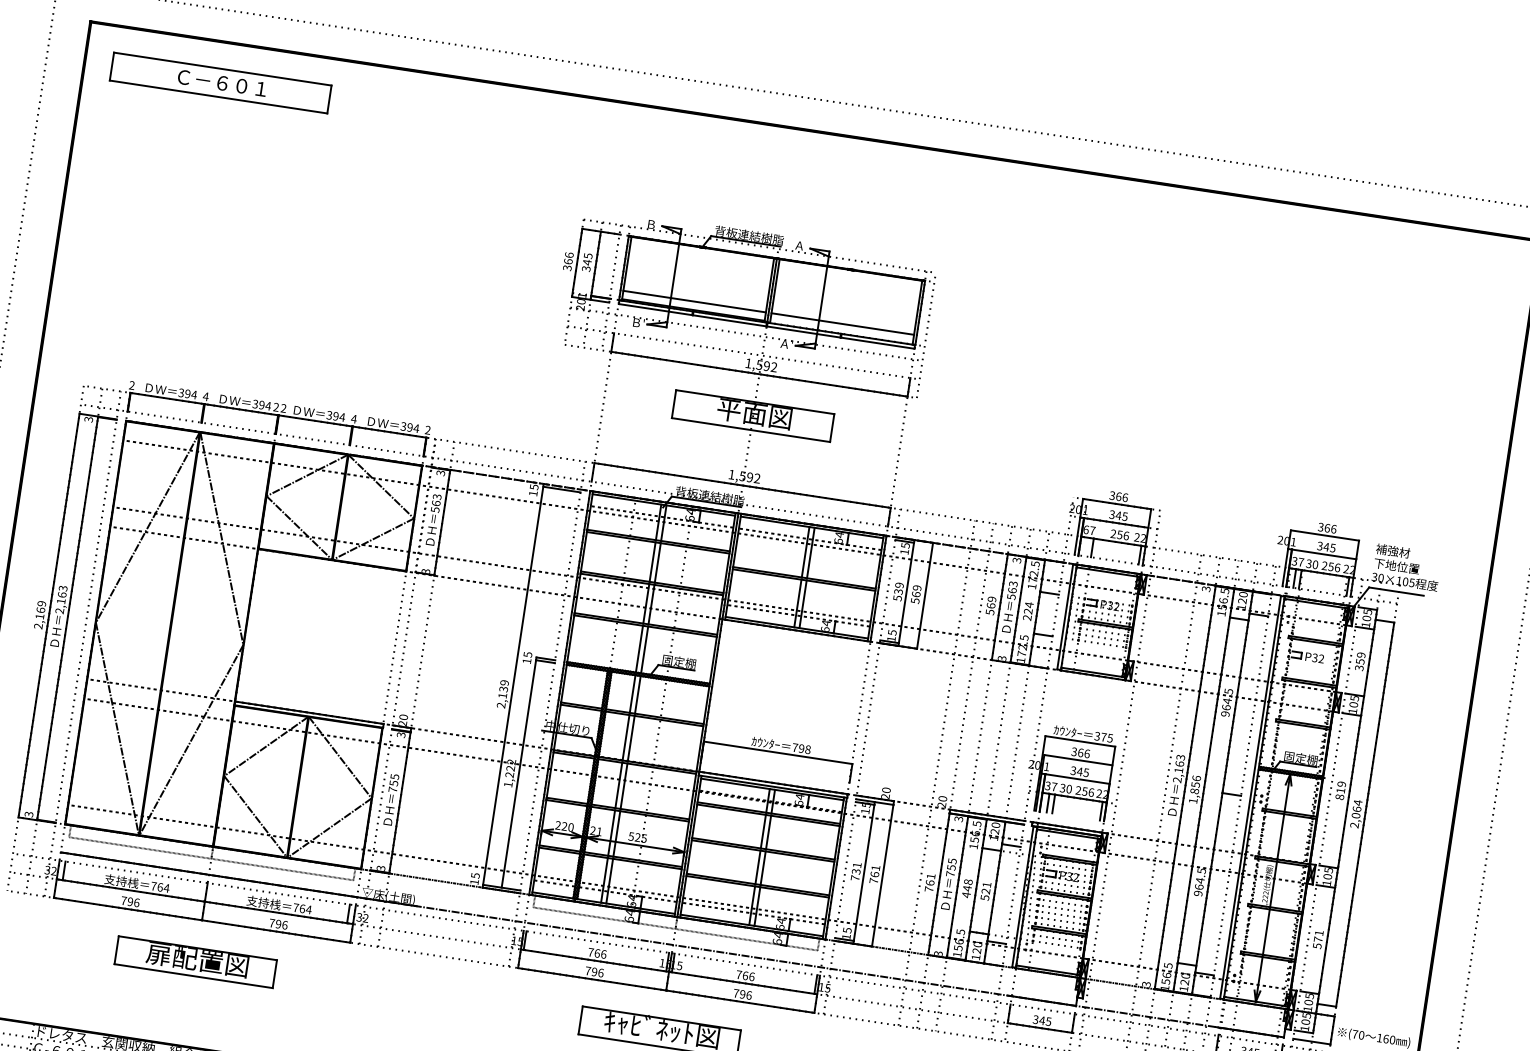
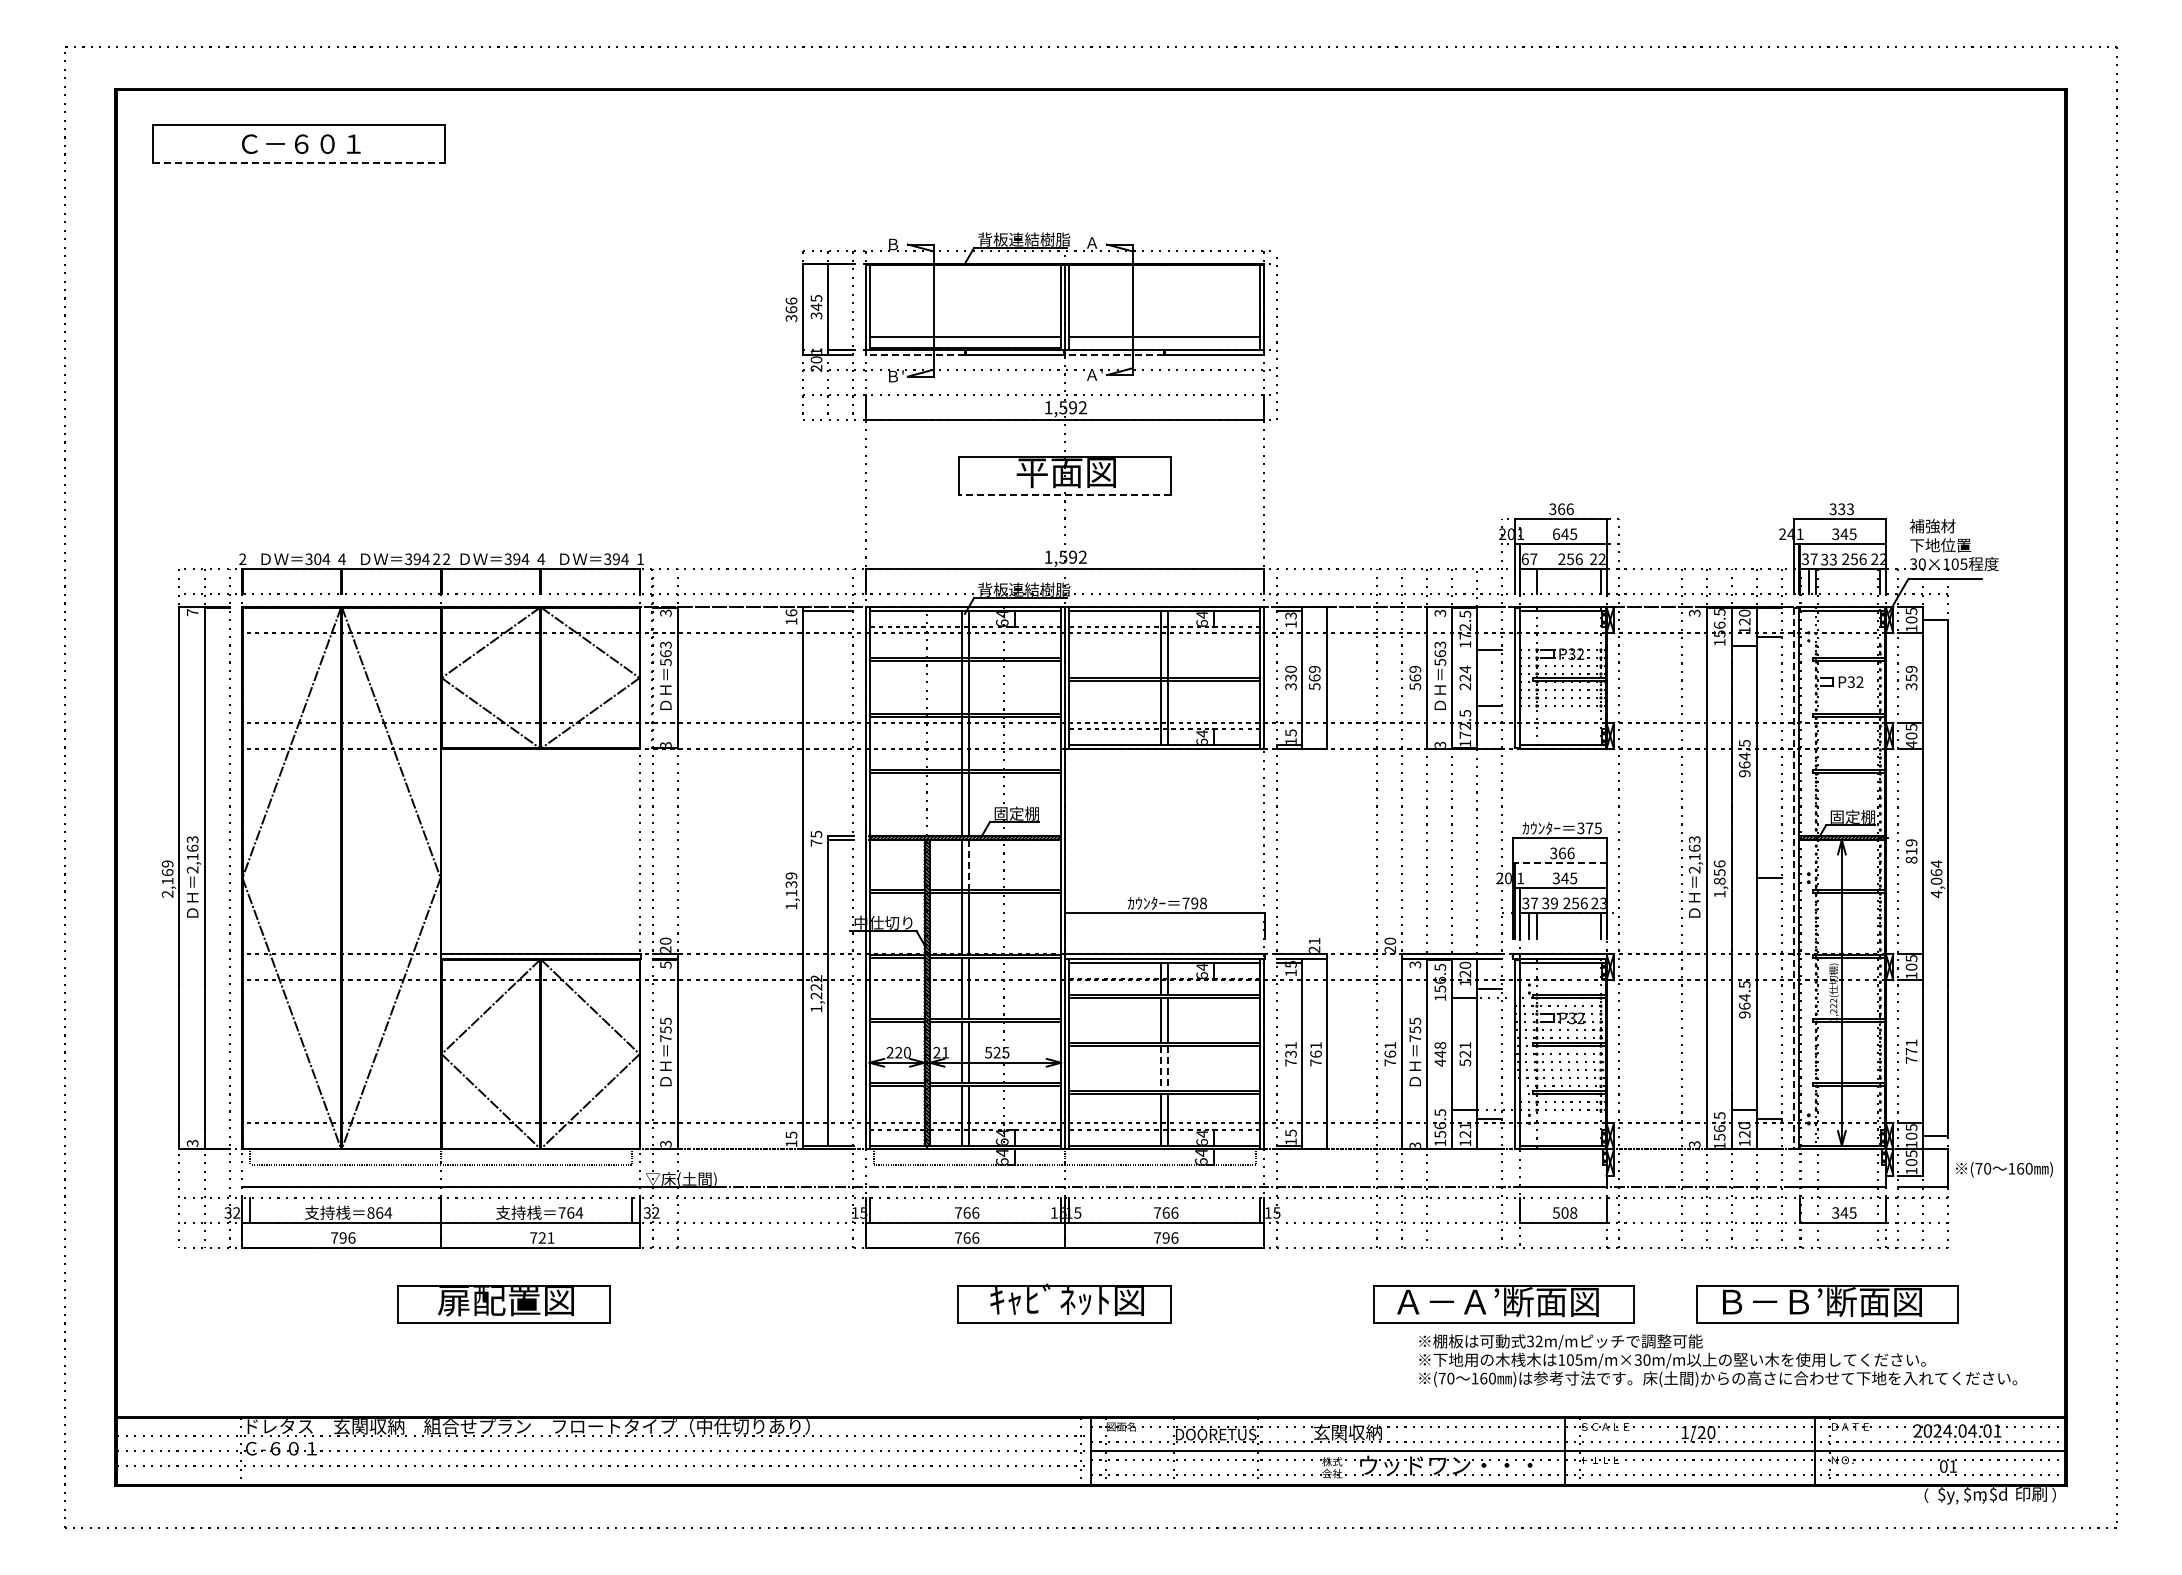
line: (218, 96) -> (299, 162), solid -> dashed
line: (655, 309) -> (915, 355), solid -> dashed
line: (803, 332) -> (1114, 355), solid -> dashed
text: (187, 394) -> (317, 559), 394 -> 304
text: (88, 419) -> (192, 612), 3 -> 7
text: (428, 429) -> (640, 558), 2 -> 1
line: (750, 429) -> (1064, 494), solid -> dashed
text: (534, 486) -> (791, 612), 15 -> 16
text: (1111, 514) -> (1555, 534), 345 -> 645
text: (1330, 528) -> (1846, 509), 366 -> 333
text: (1287, 541) -> (1791, 534), 20 -> 24
text: (905, 545) -> (1290, 615), 15 -> 13
text: (1314, 564) -> (1832, 559), 30 -> 33
text: (898, 591) -> (1290, 677), 539 -> 330
text: (527, 660) -> (816, 842), 15 -> 75
line: (637, 695) -> (968, 865), solid -> dashed
text: (501, 704) -> (791, 905), 2,139 -> 1,139
text: (1352, 710) -> (1911, 743), 105 -> 405
text: (400, 734) -> (665, 964), 3 -> 5
line: (1078, 760) -> (1560, 863), solid -> dashed
text: (886, 789) -> (1314, 940), 20 -> 21
text: (1068, 789) -> (1553, 903), 30 -> 39
text: (1104, 794) -> (1602, 903), 22 -> 23
line: (1250, 797) -> (1794, 878), solid -> dashed
text: (1354, 825) -> (1936, 894), 2,064 -> 4,064
line: (758, 867) -> (1161, 1068), solid -> dashed
line: (763, 868) -> (1168, 1068), solid -> dashed
text: (153, 885) -> (370, 1212), 764 -> 864
text: (281, 924) -> (546, 1237), 796 -> 721
text: (978, 944) -> (1465, 1125), 120 -> 121
text: (1317, 945) -> (1911, 1059), 571 -> 771
part: (195, 962) -> (503, 1304), moved
text: (594, 971) -> (966, 1237), 796 -> 766
text: (1042, 1020) -> (1565, 1212), 345 -> 508

